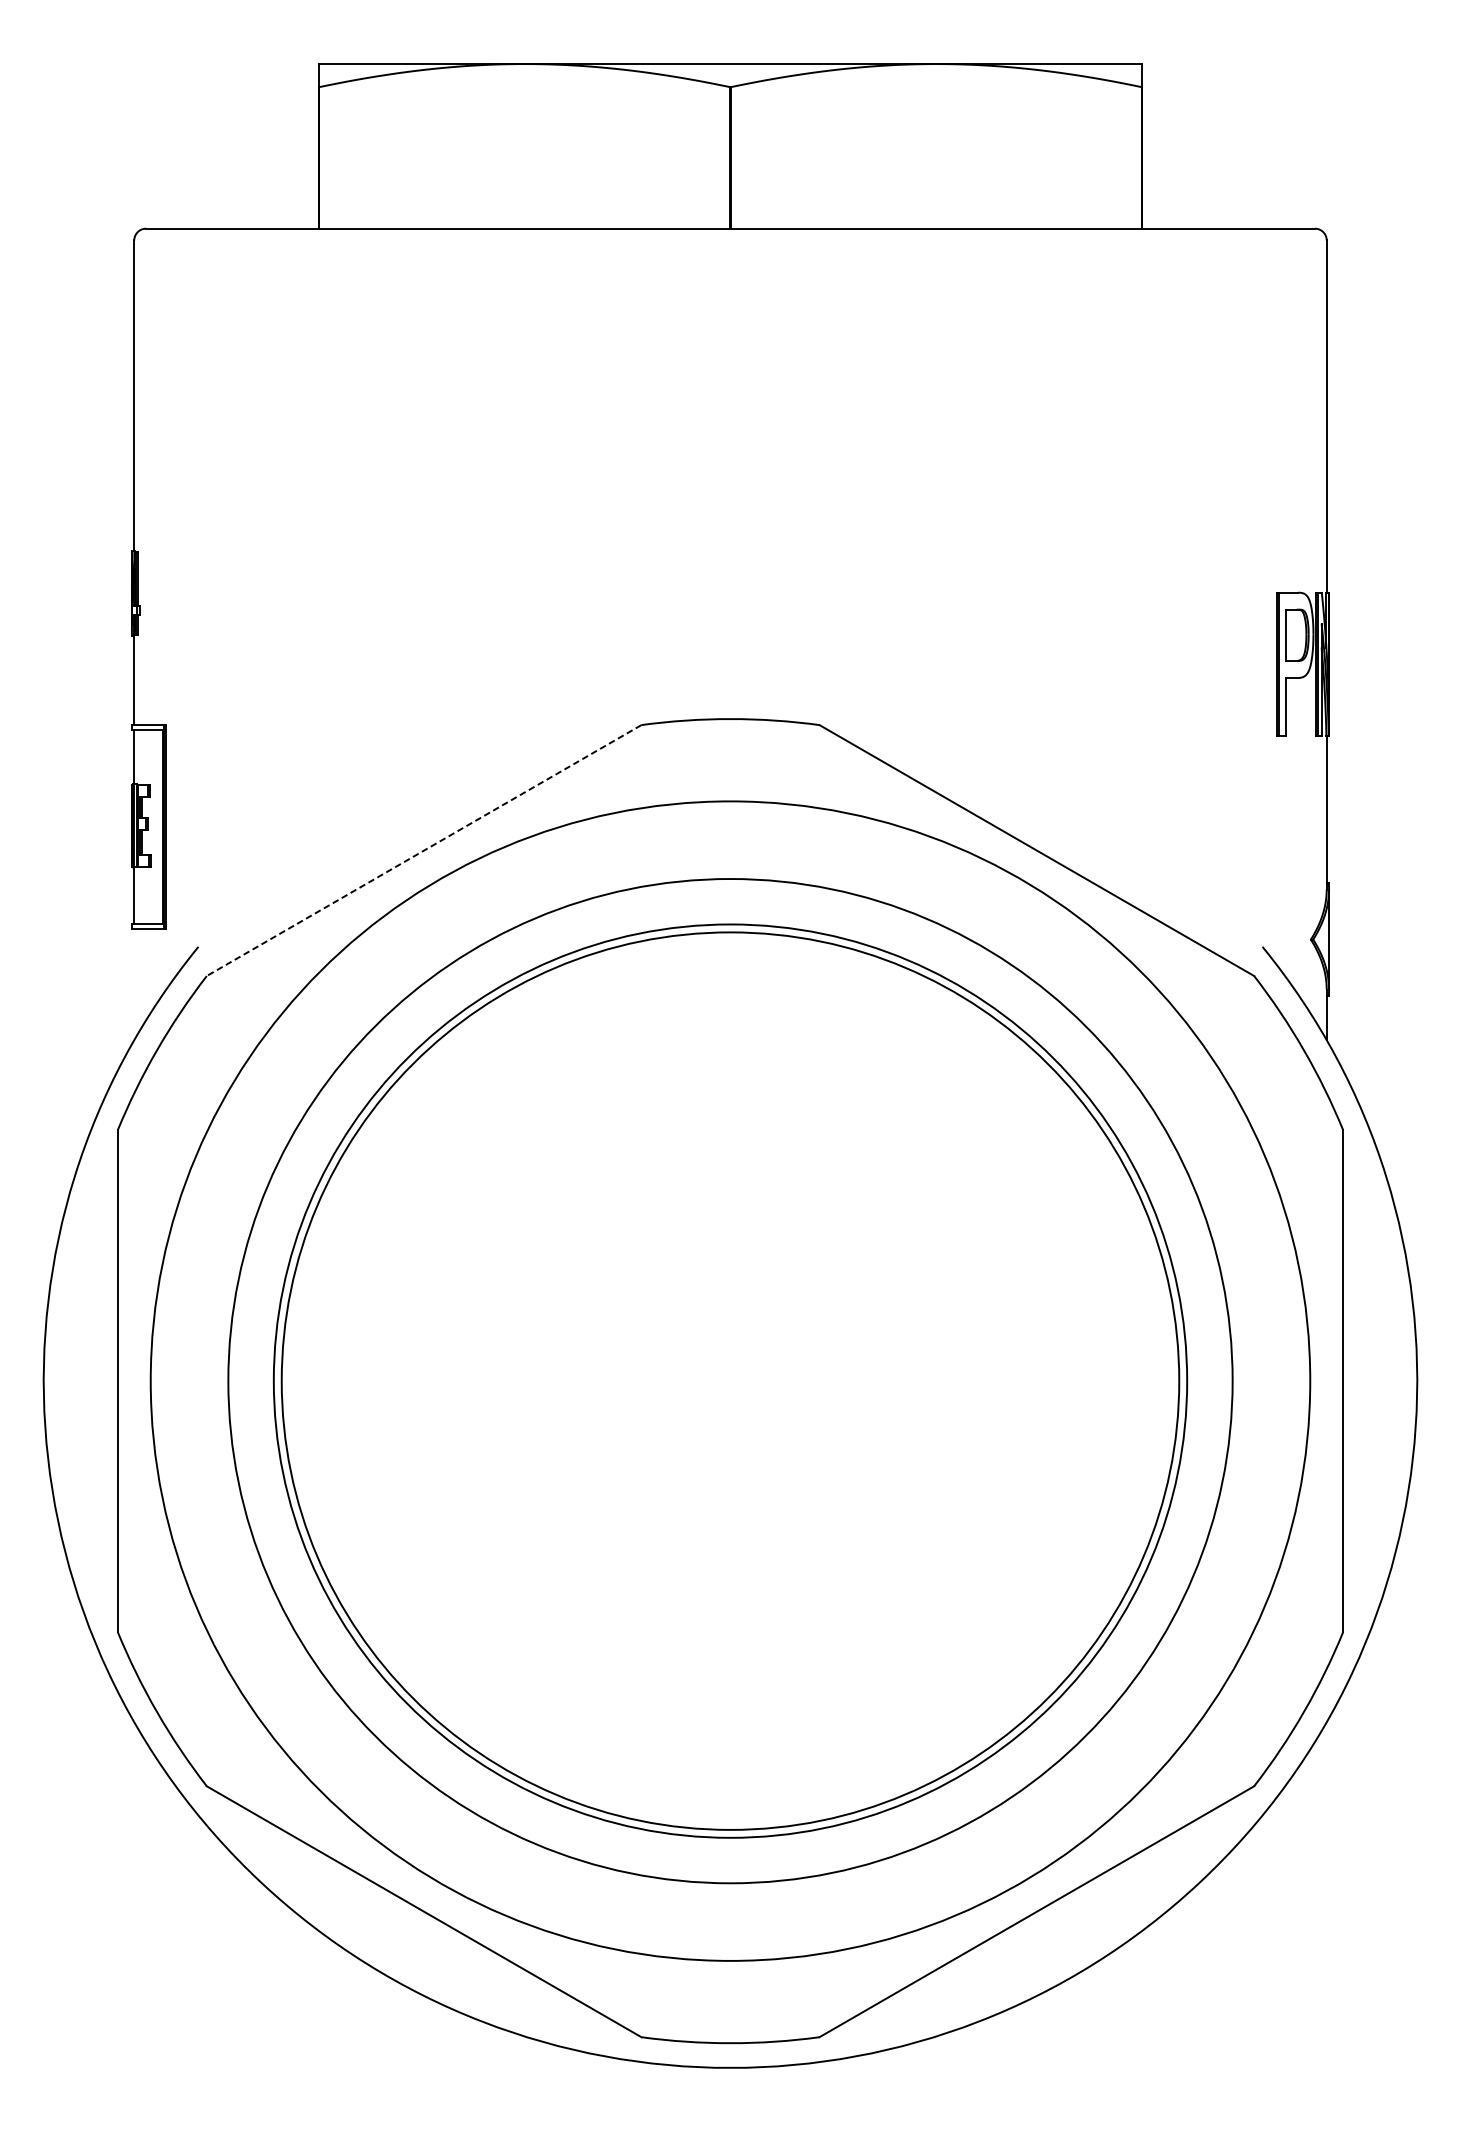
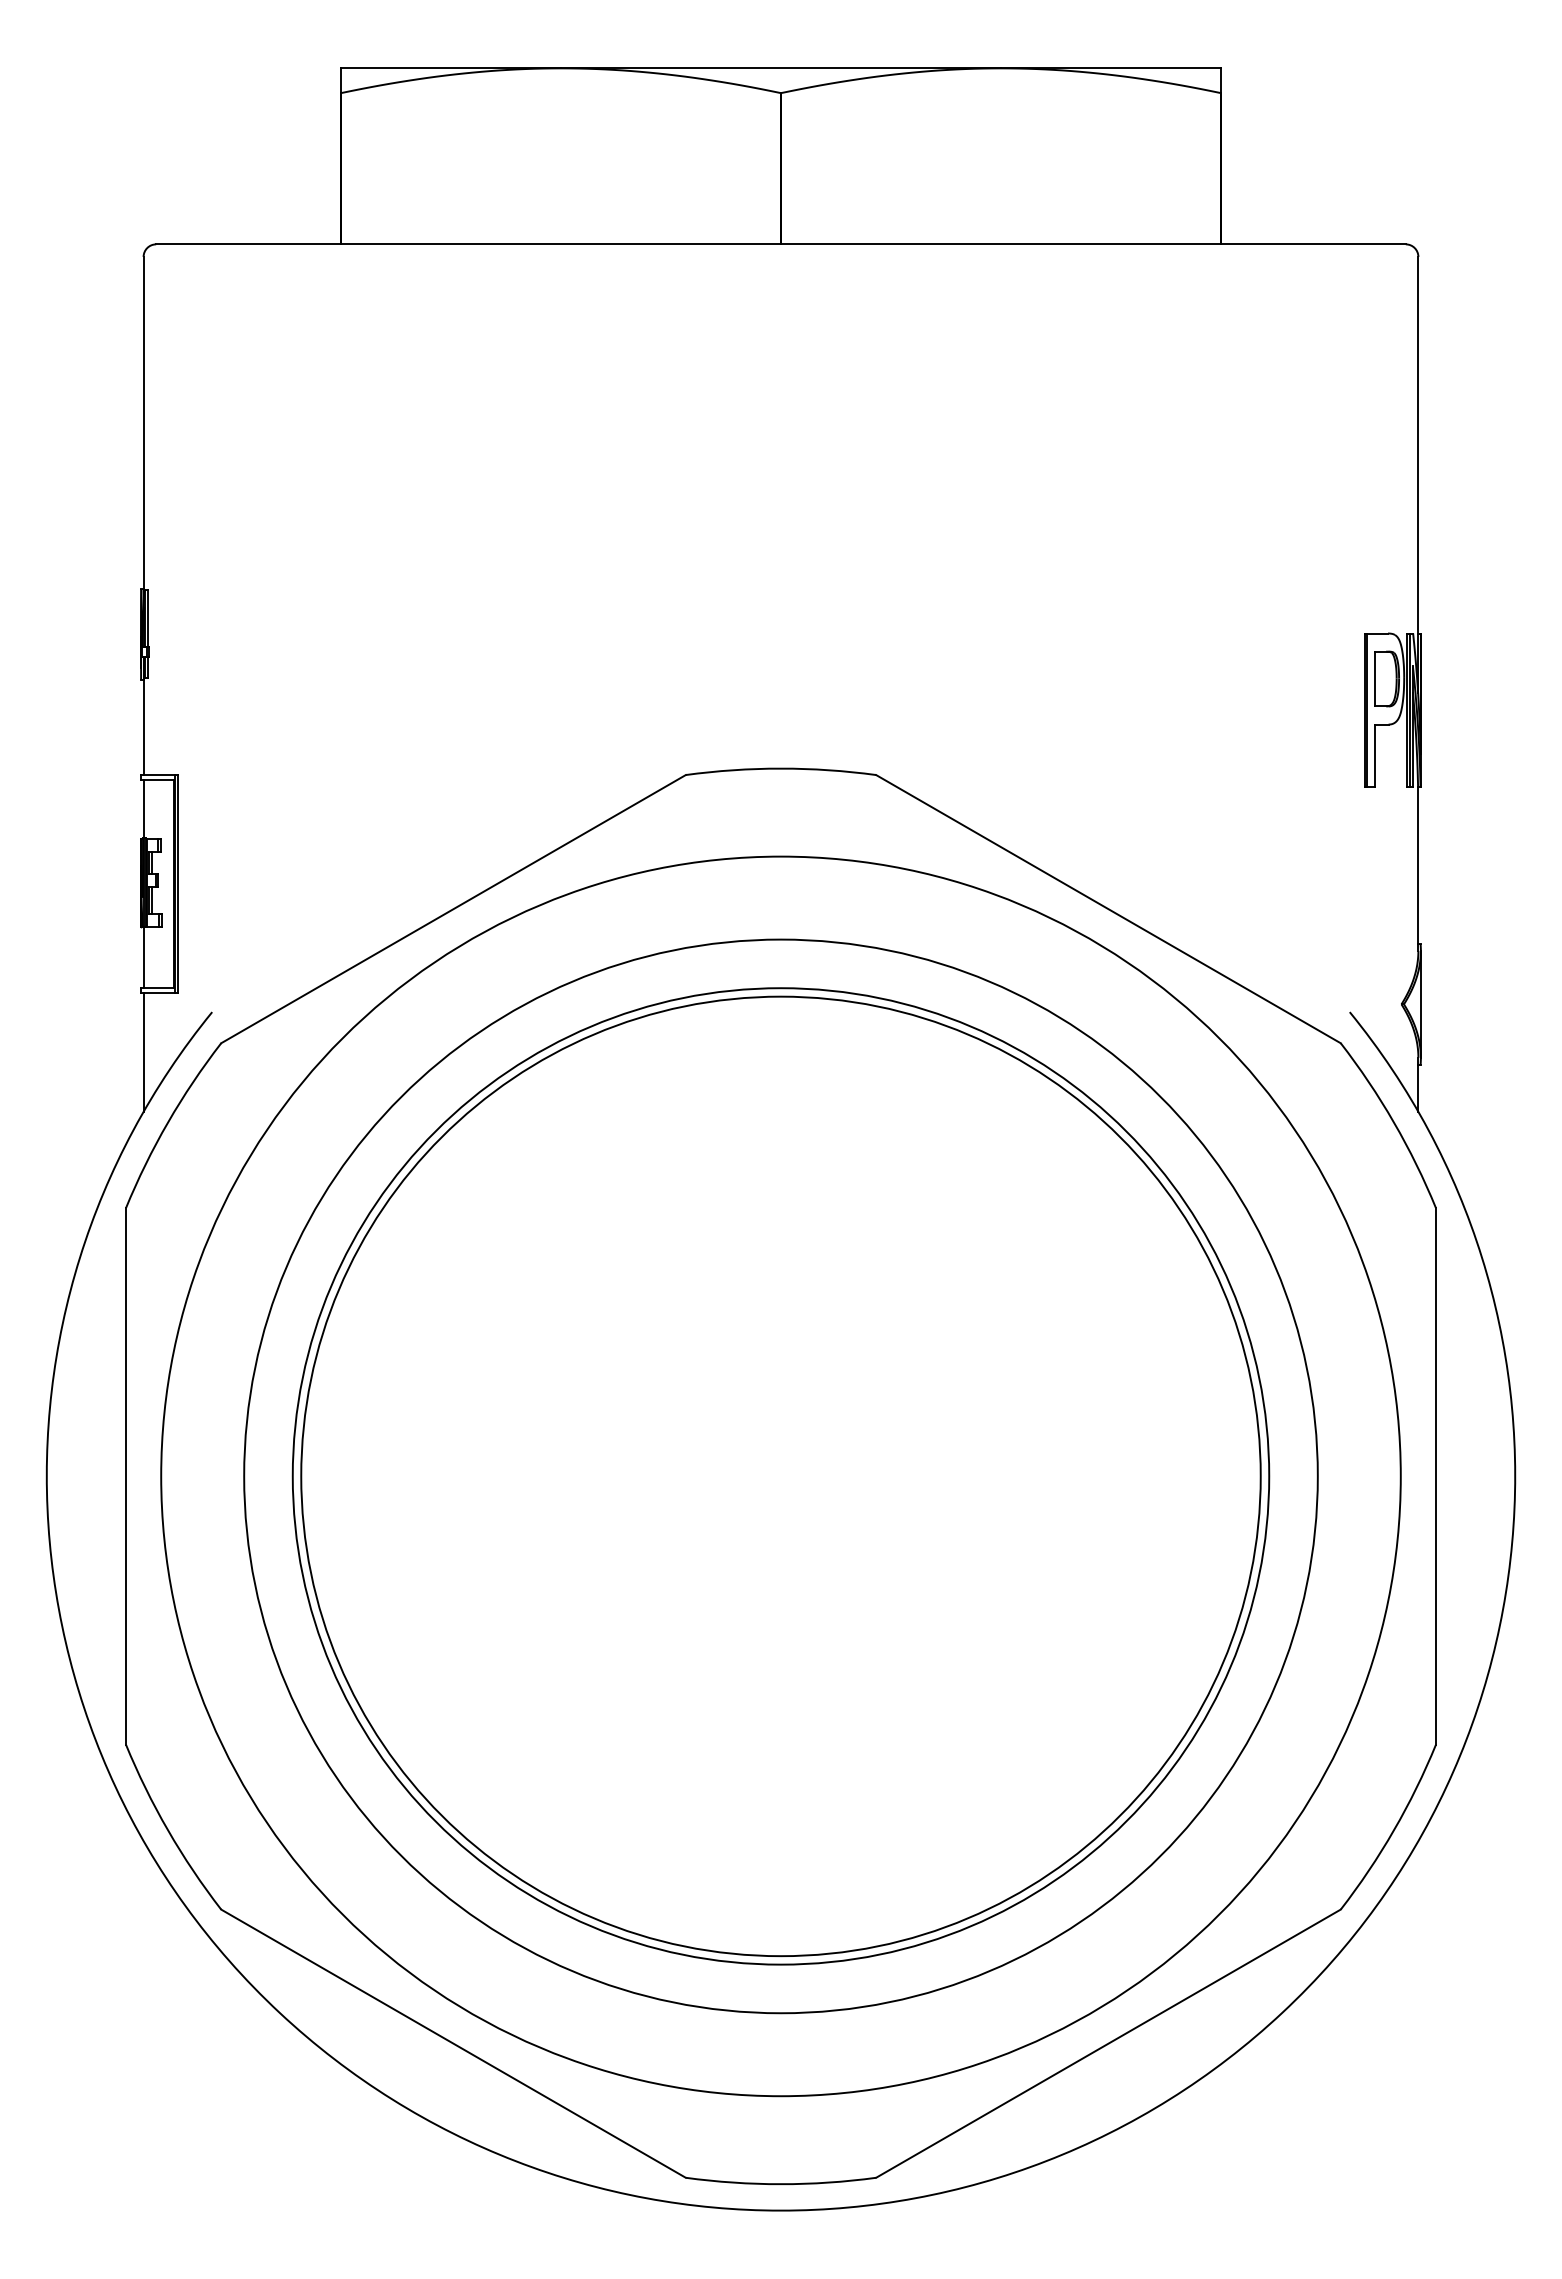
line: (424, 850) -> (453, 909), dashed -> solid
line: (134, 984) -> (143, 1052), added

